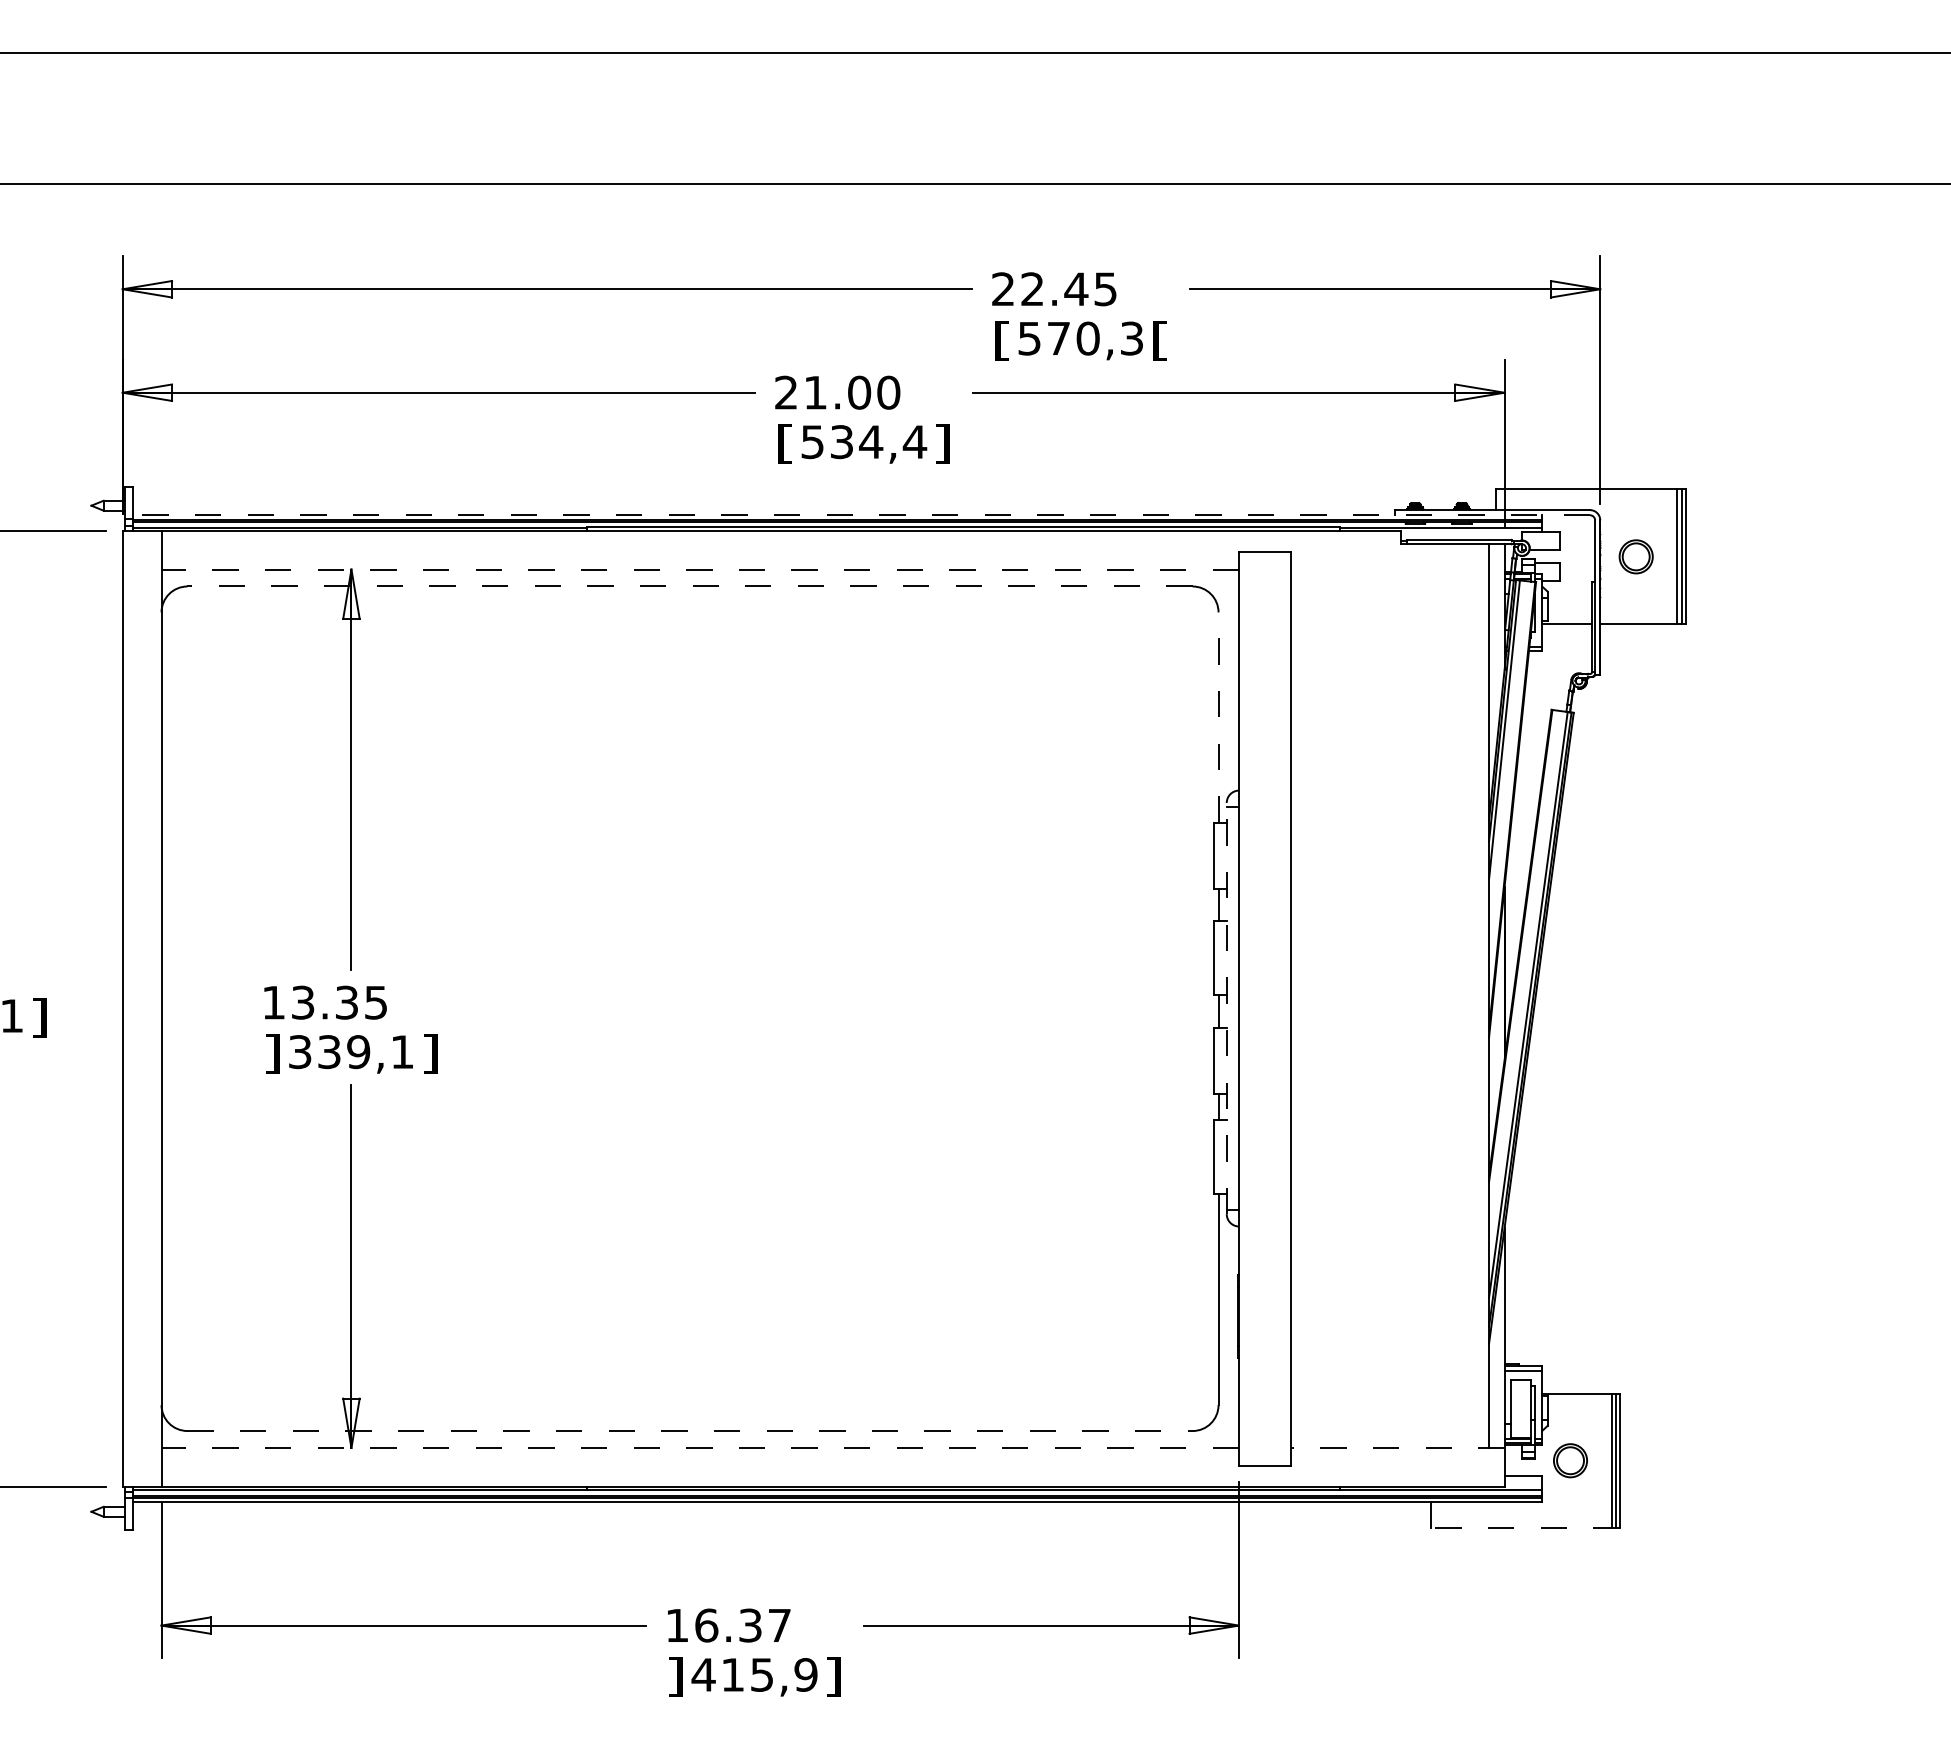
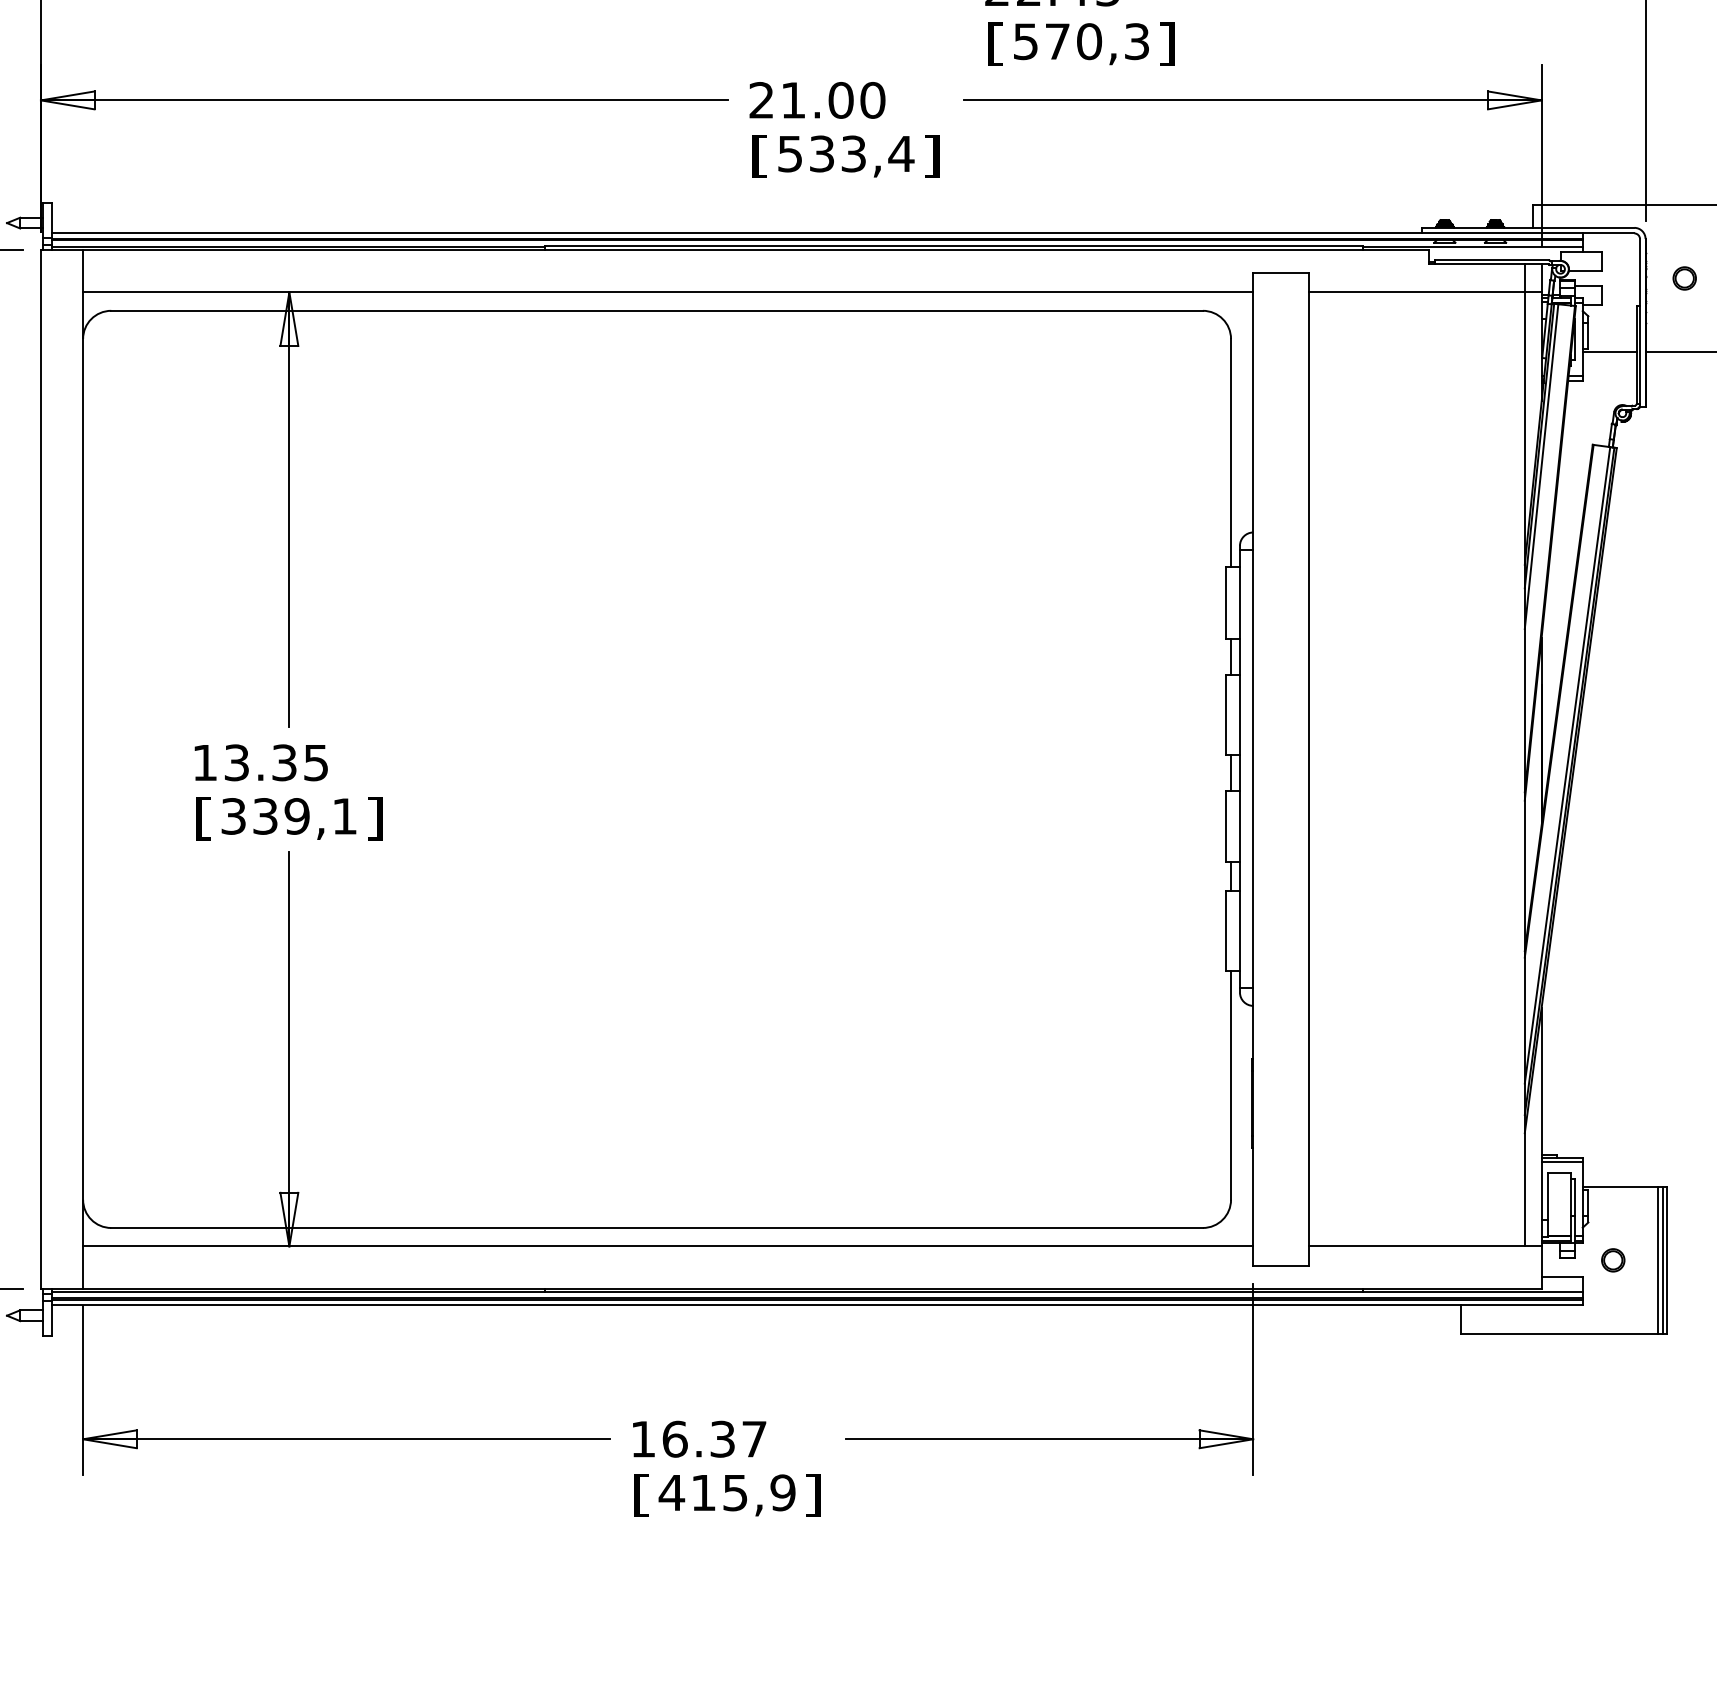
text: (1159, 340) -> (1166, 43), [ -> ]
text: (871, 442) -> (854, 154), 534,4 -> 533,4
line: (861, 515) -> (843, 233), dashed -> solid
part: (1636, 556) -> (1684, 278), size x0.62
line: (700, 569) -> (668, 292), dashed -> solid
line: (1397, 569) -> (1425, 292), added
line: (690, 586) -> (657, 310), dashed -> solid
line: (1218, 717) -> (1230, 453), dashed -> solid
line: (1226, 1008) -> (1239, 769), dashed -> solid
text: (272, 1053) -> (203, 817), ] -> [
line: (690, 1431) -> (657, 1228), dashed -> solid
line: (700, 1448) -> (668, 1246), dashed -> solid
line: (1397, 1448) -> (1425, 1246), dashed -> solid
part: (1570, 1460) -> (1613, 1259), size x0.62
line: (1525, 1528) -> (1564, 1333), dashed -> solid
text: (675, 1676) -> (641, 1494), ] -> [

